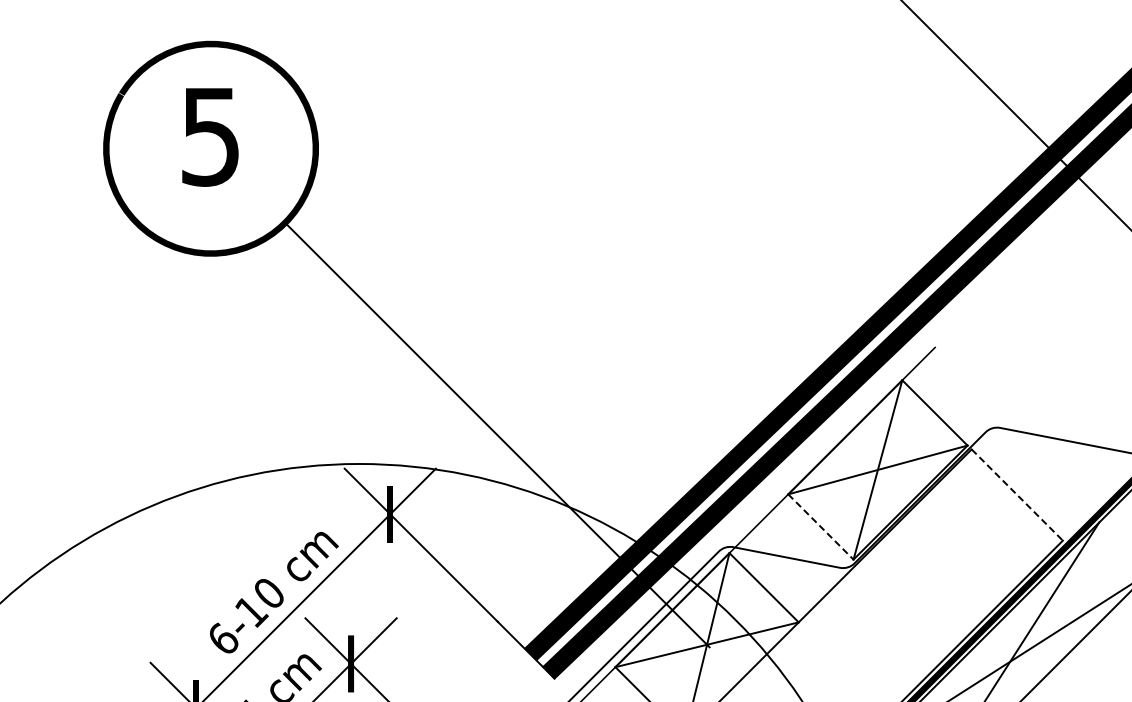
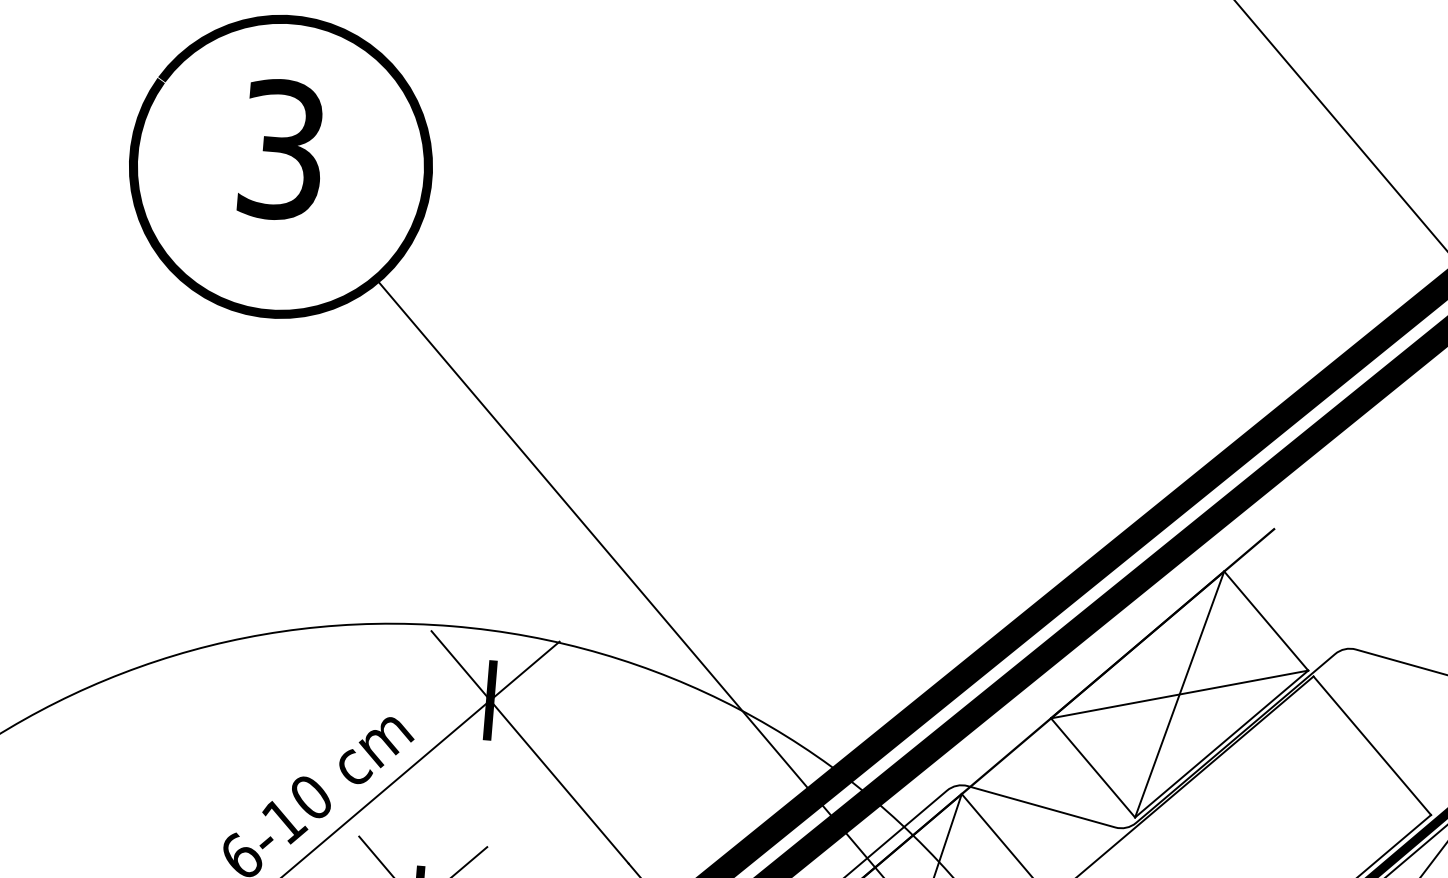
text: (210, 136) -> (281, 149), 5 -> 3
line: (1017, 495) -> (1372, 746), dashed -> solid
line: (821, 527) -> (1093, 768), dashed -> solid

